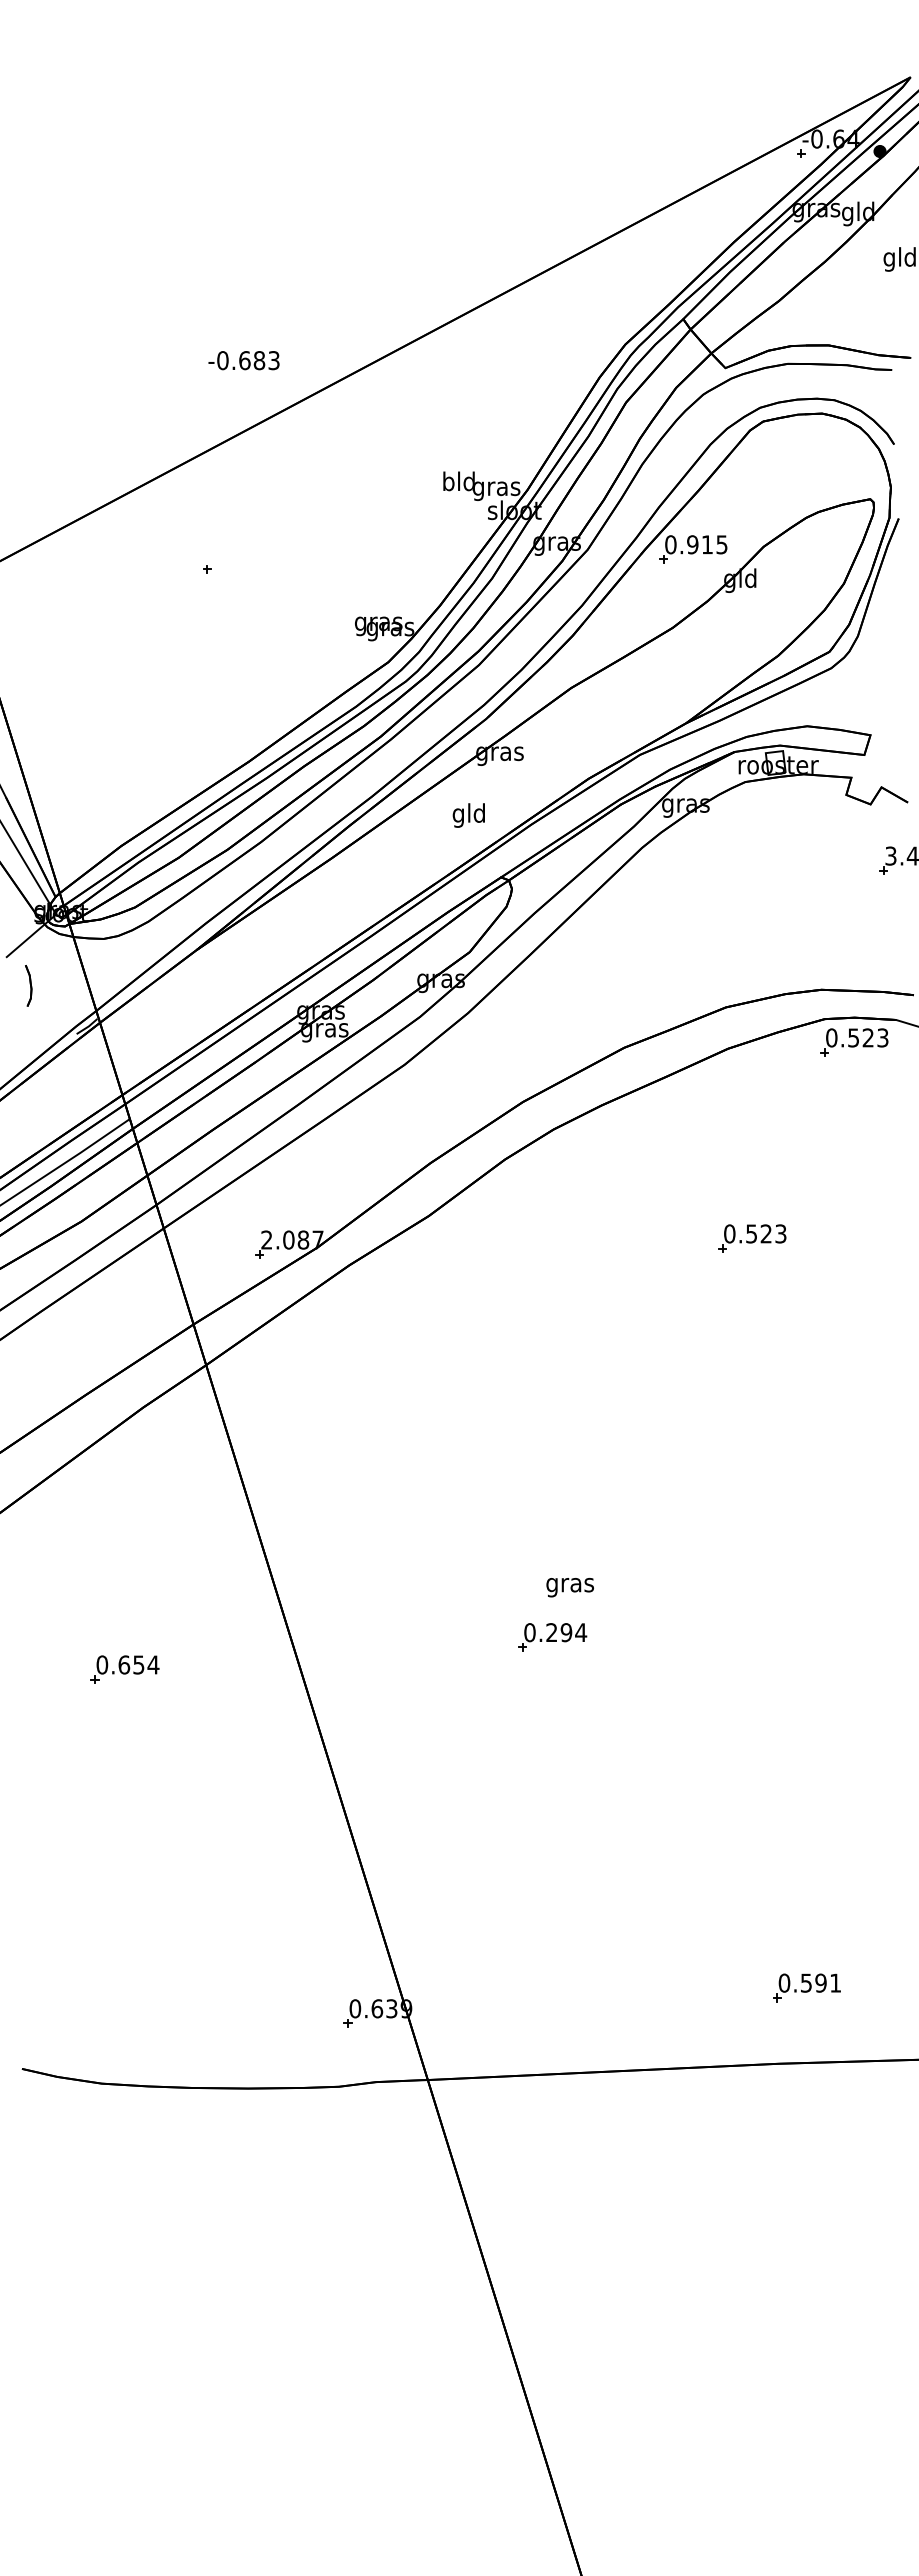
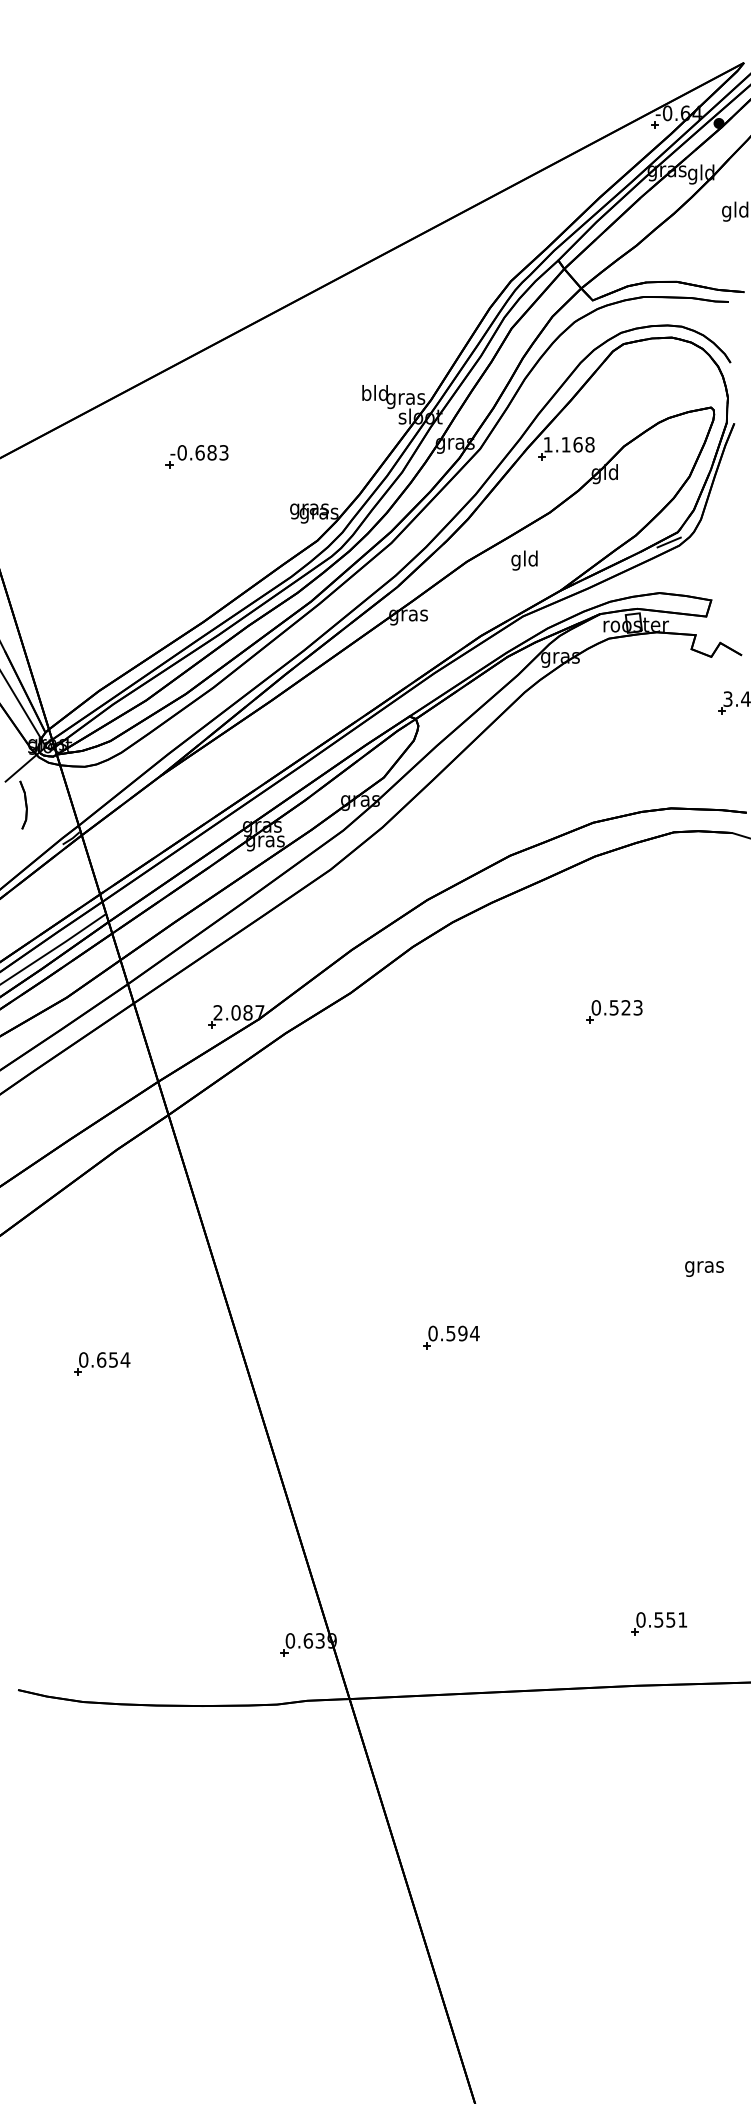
text: (243, 360) -> (199, 452), moved
text: (696, 544) -> (569, 444), 0.915 -> 1.168
line: (818, 664) -> (668, 542), added
text: (468, 815) -> (524, 560), moved
part: (28, 985) -> (23, 804), size x1.43
part: (854, 1042) -> (698, 851), removed
text: (569, 1587) -> (703, 1268), moved
text: (551, 1632) -> (450, 1333), 0.294 -> 0.594
text: (820, 1982) -> (670, 1619), 0.591 -> 0.551

